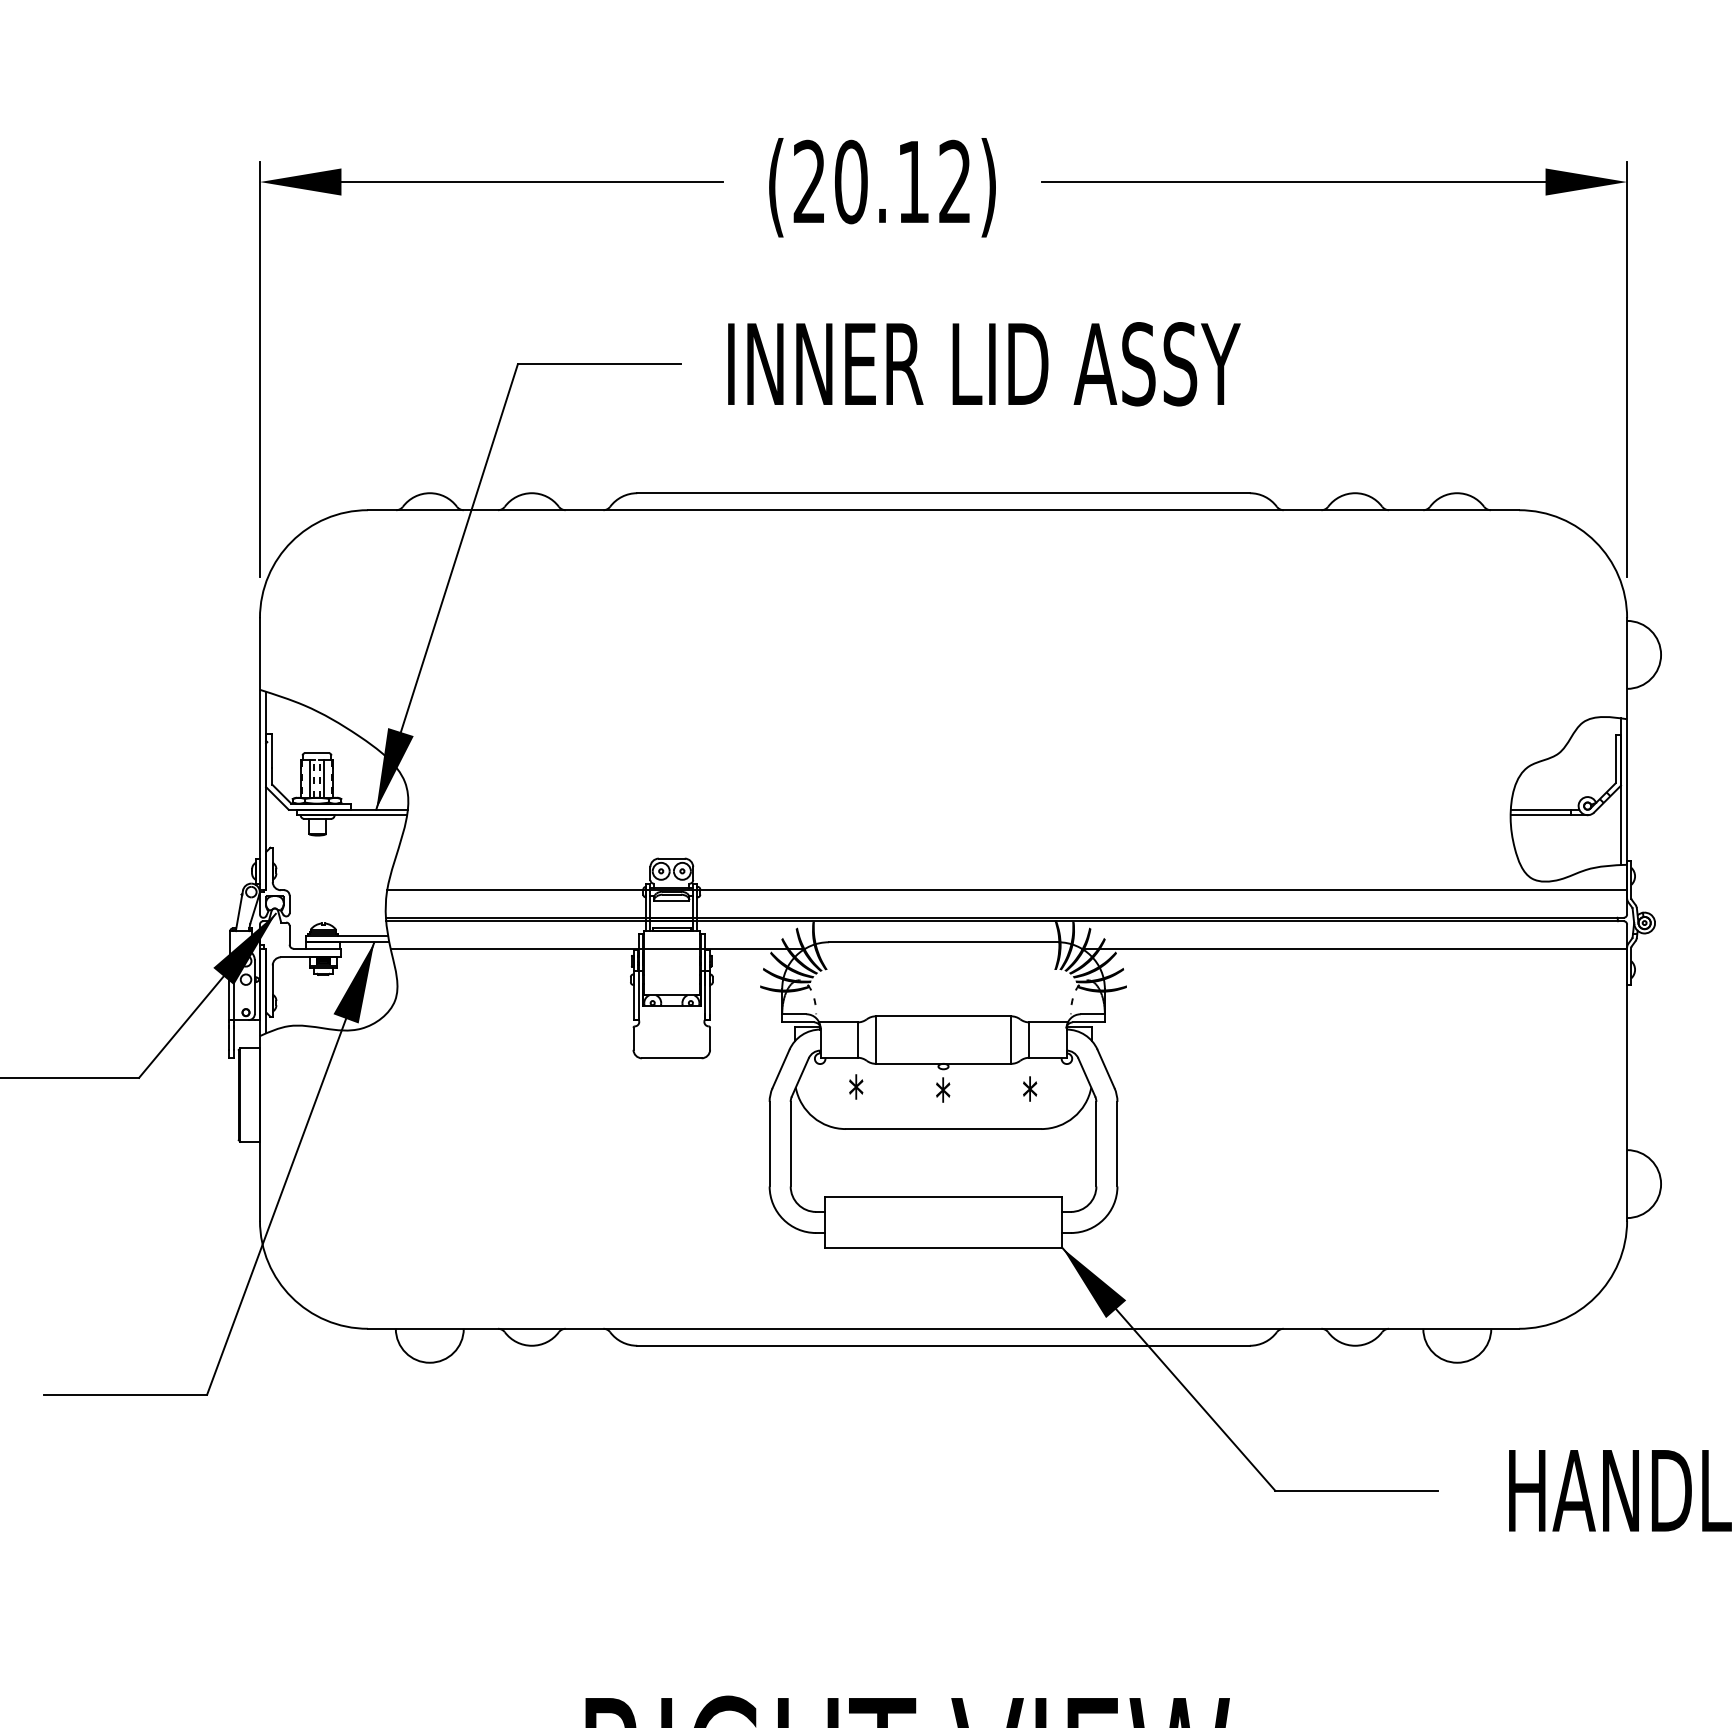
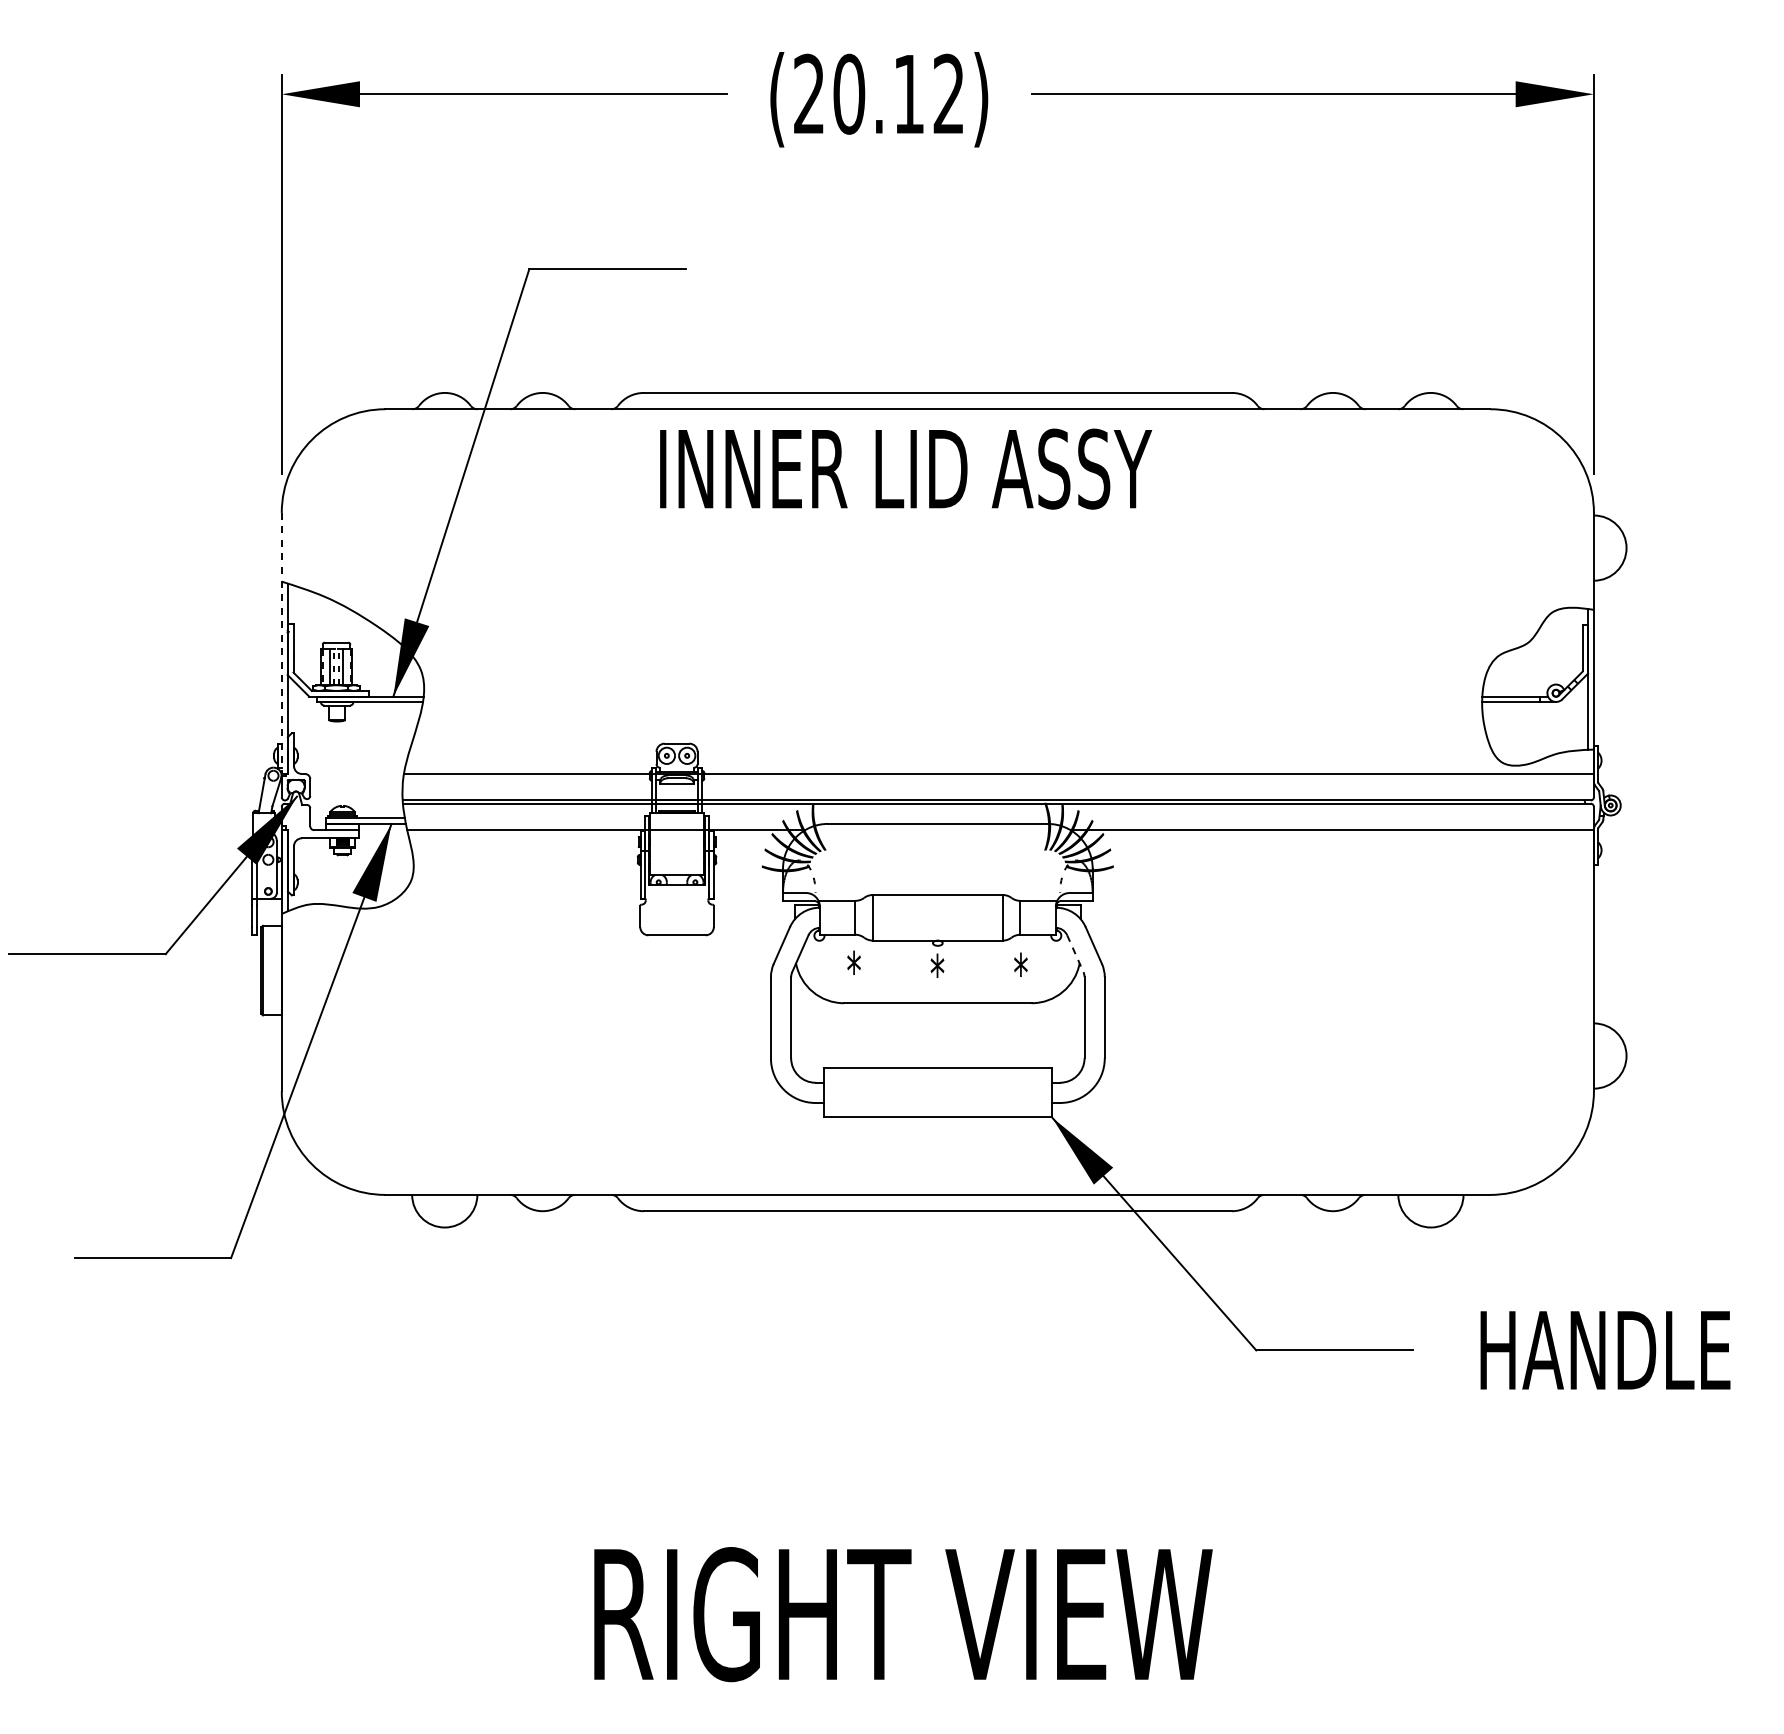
text: (984, 363) -> (906, 468), moved
line: (259, 754) -> (281, 643), solid -> dashed
line: (1086, 1078) -> (1075, 954), solid -> dashed

